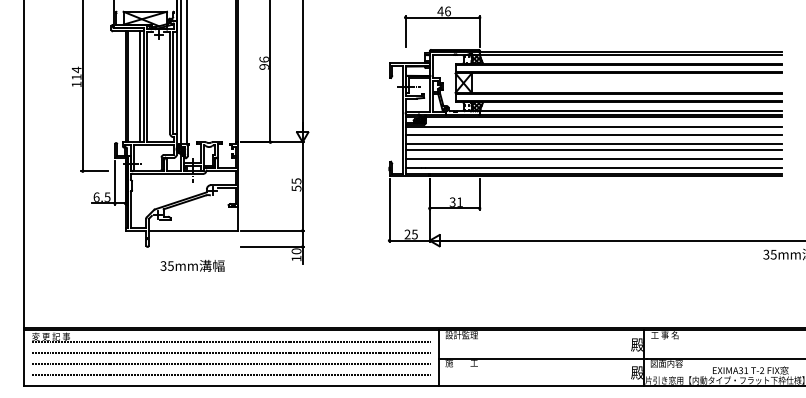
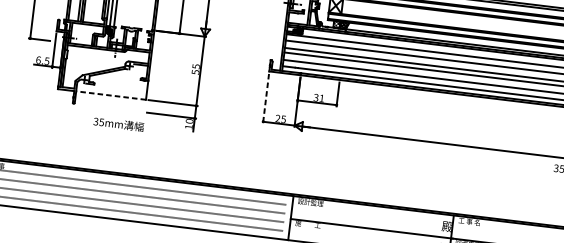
line: (389, 211) -> (265, 98), solid -> dashed
line: (193, 230) -> (111, 95), solid -> dashed
text: (192, 265) -> (118, 123), moved

